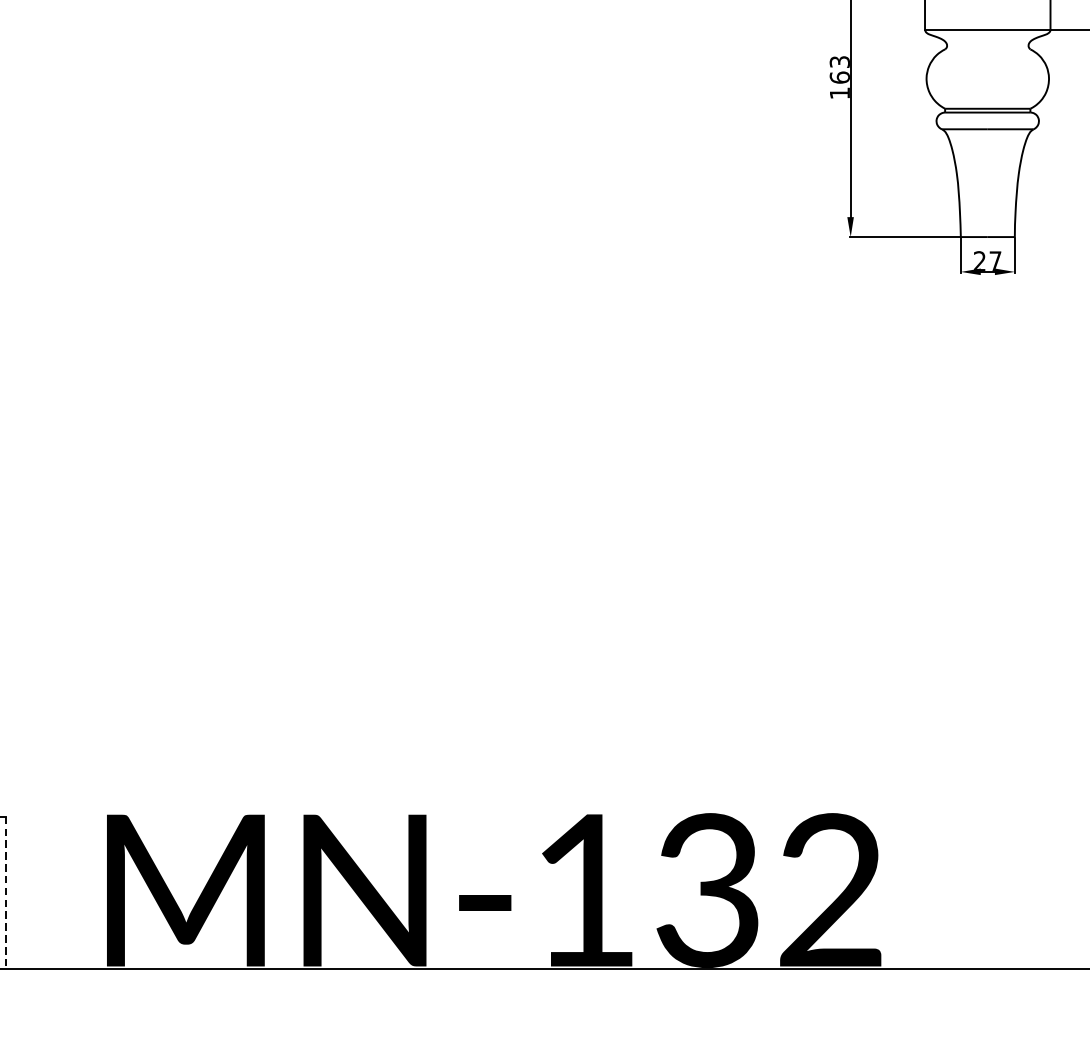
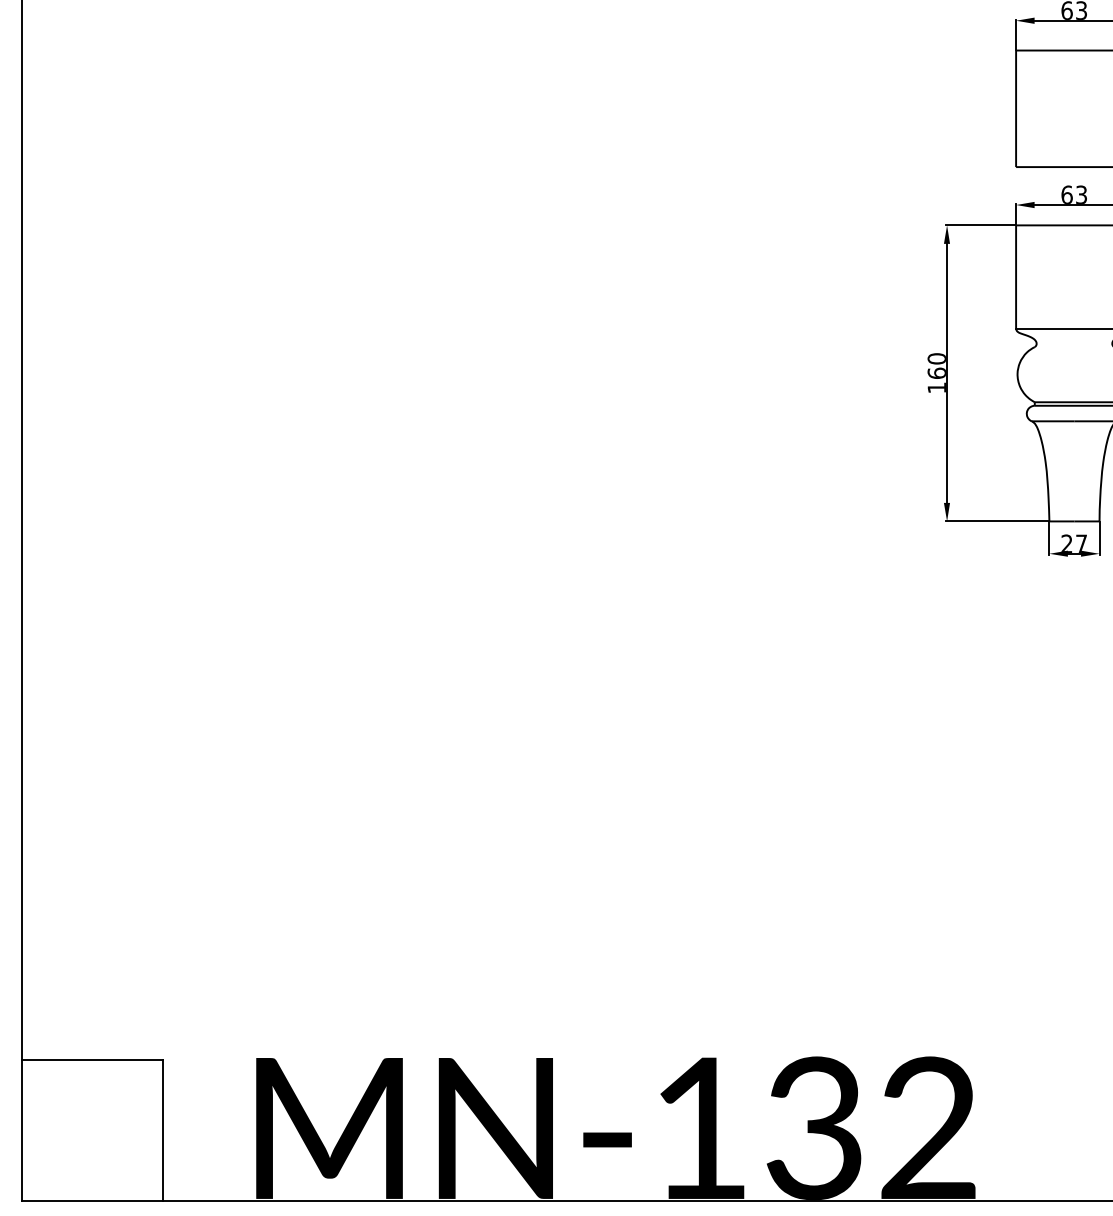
text: (839, 61) -> (936, 358), 163 -> 160
line: (6, 892) -> (162, 1130), dashed -> solid

